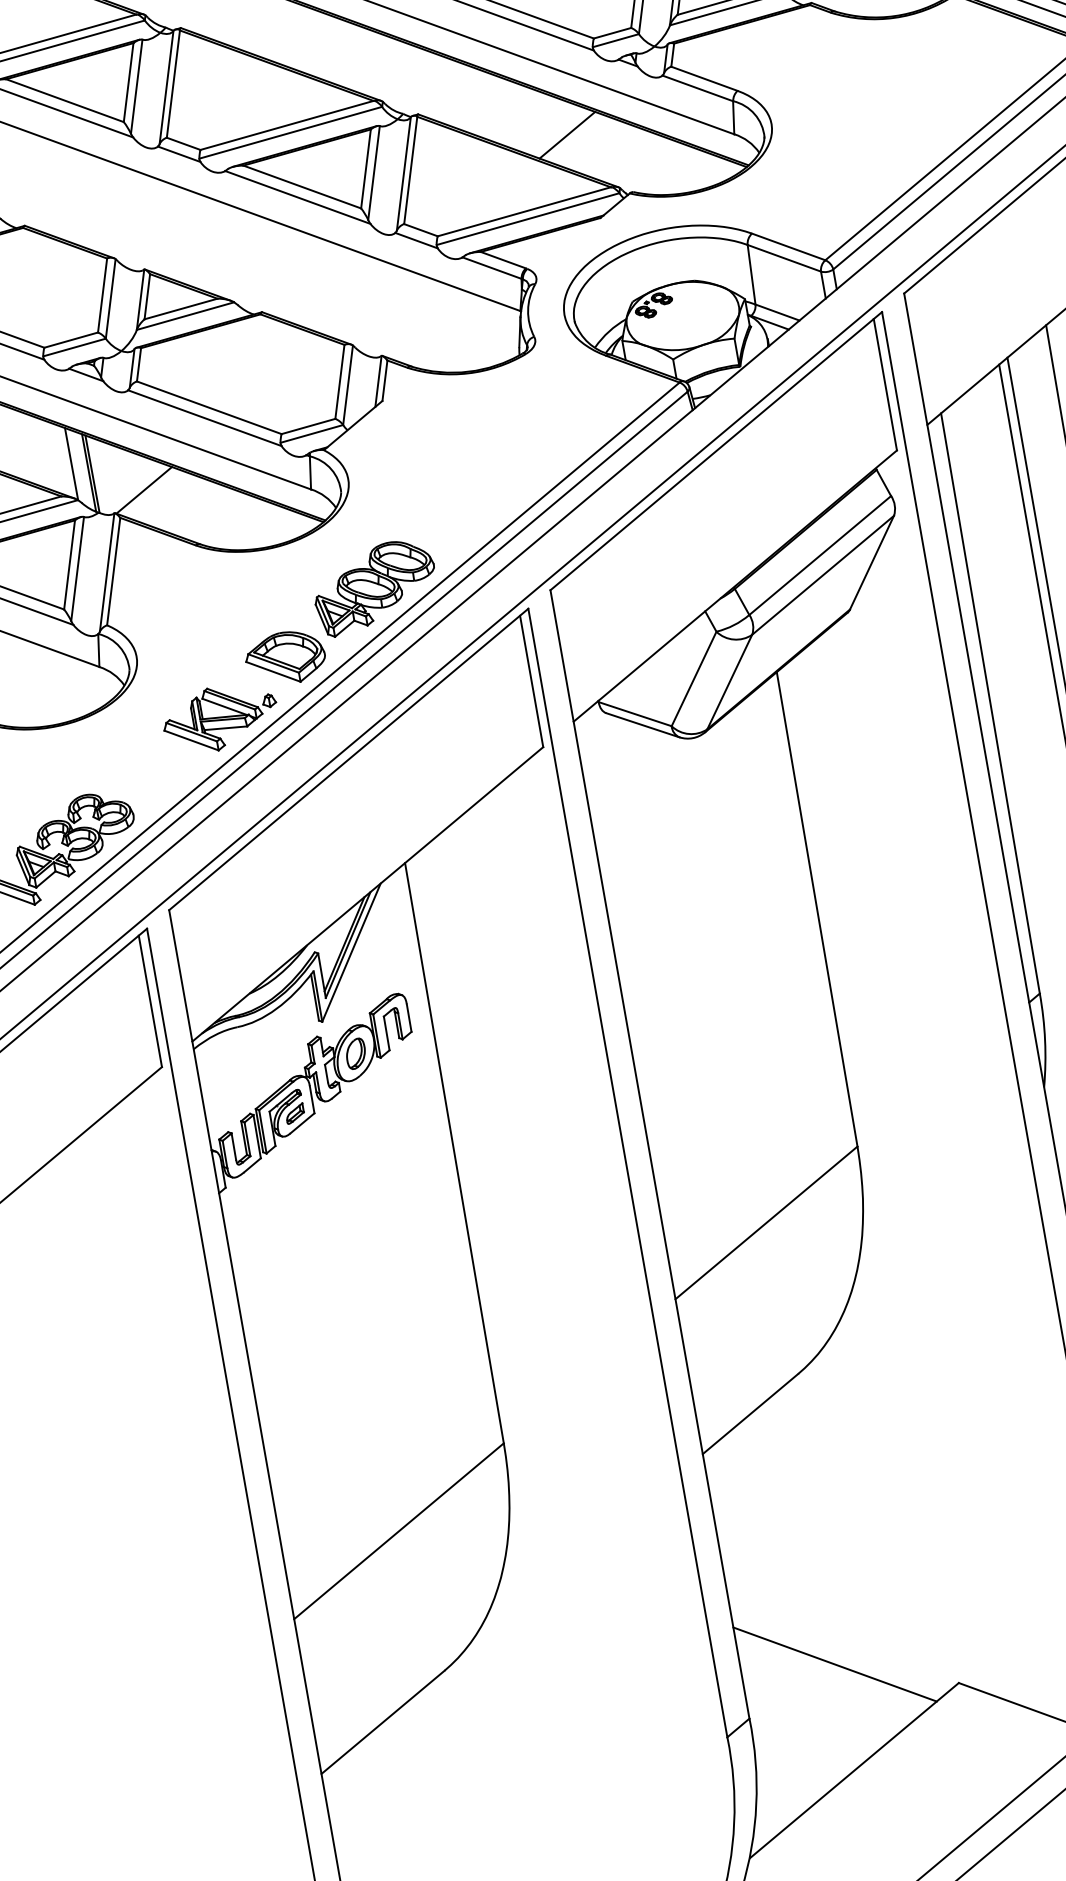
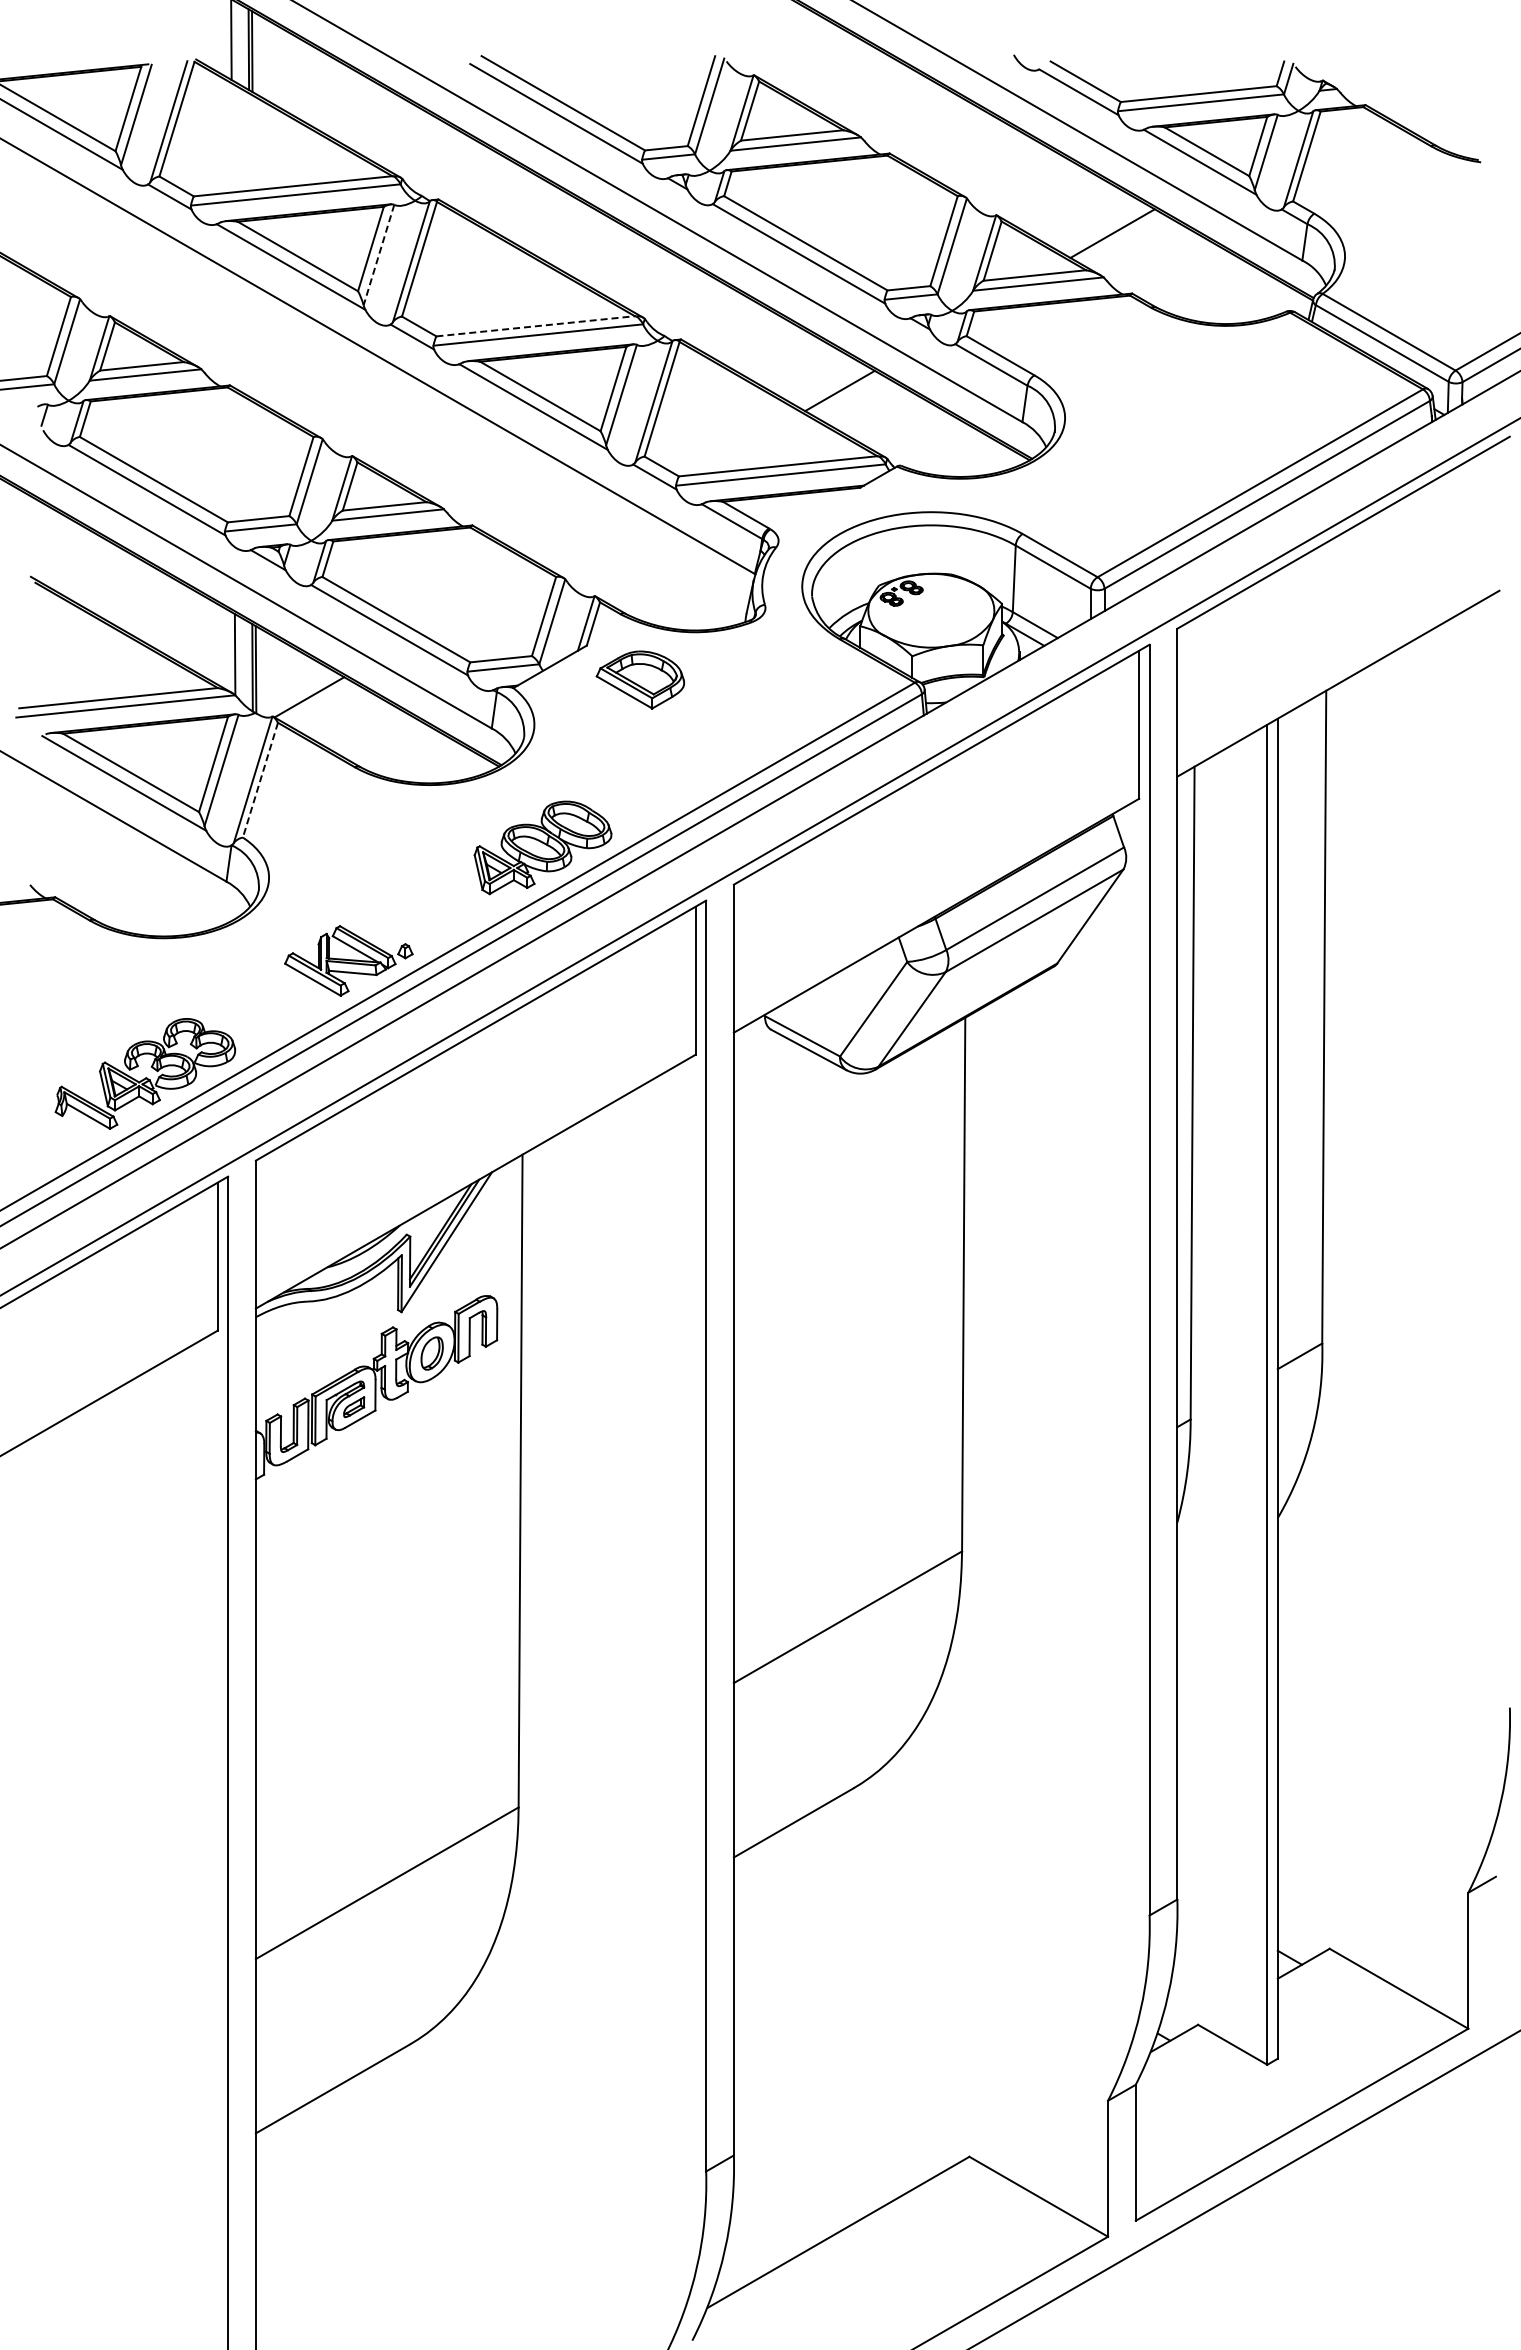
line: (136, 87) -> (378, 255), solid -> dashed
line: (286, 125) -> (535, 326), solid -> dashed
line: (113, 571) -> (260, 780), solid -> dashed
part: (284, 658) -> (639, 679), moved
line: (834, 1664) -> (837, 2112), removed

